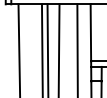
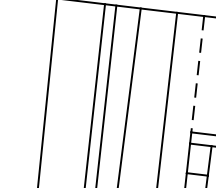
line: (90, 32) -> (197, 73), solid -> dashed

